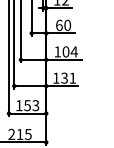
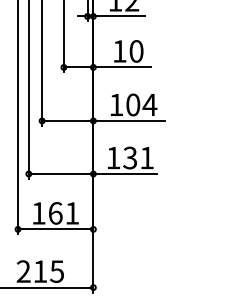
text: (59, 24) -> (120, 49), 60 -> 10
text: (31, 105) -> (63, 213), 153 -> 161

